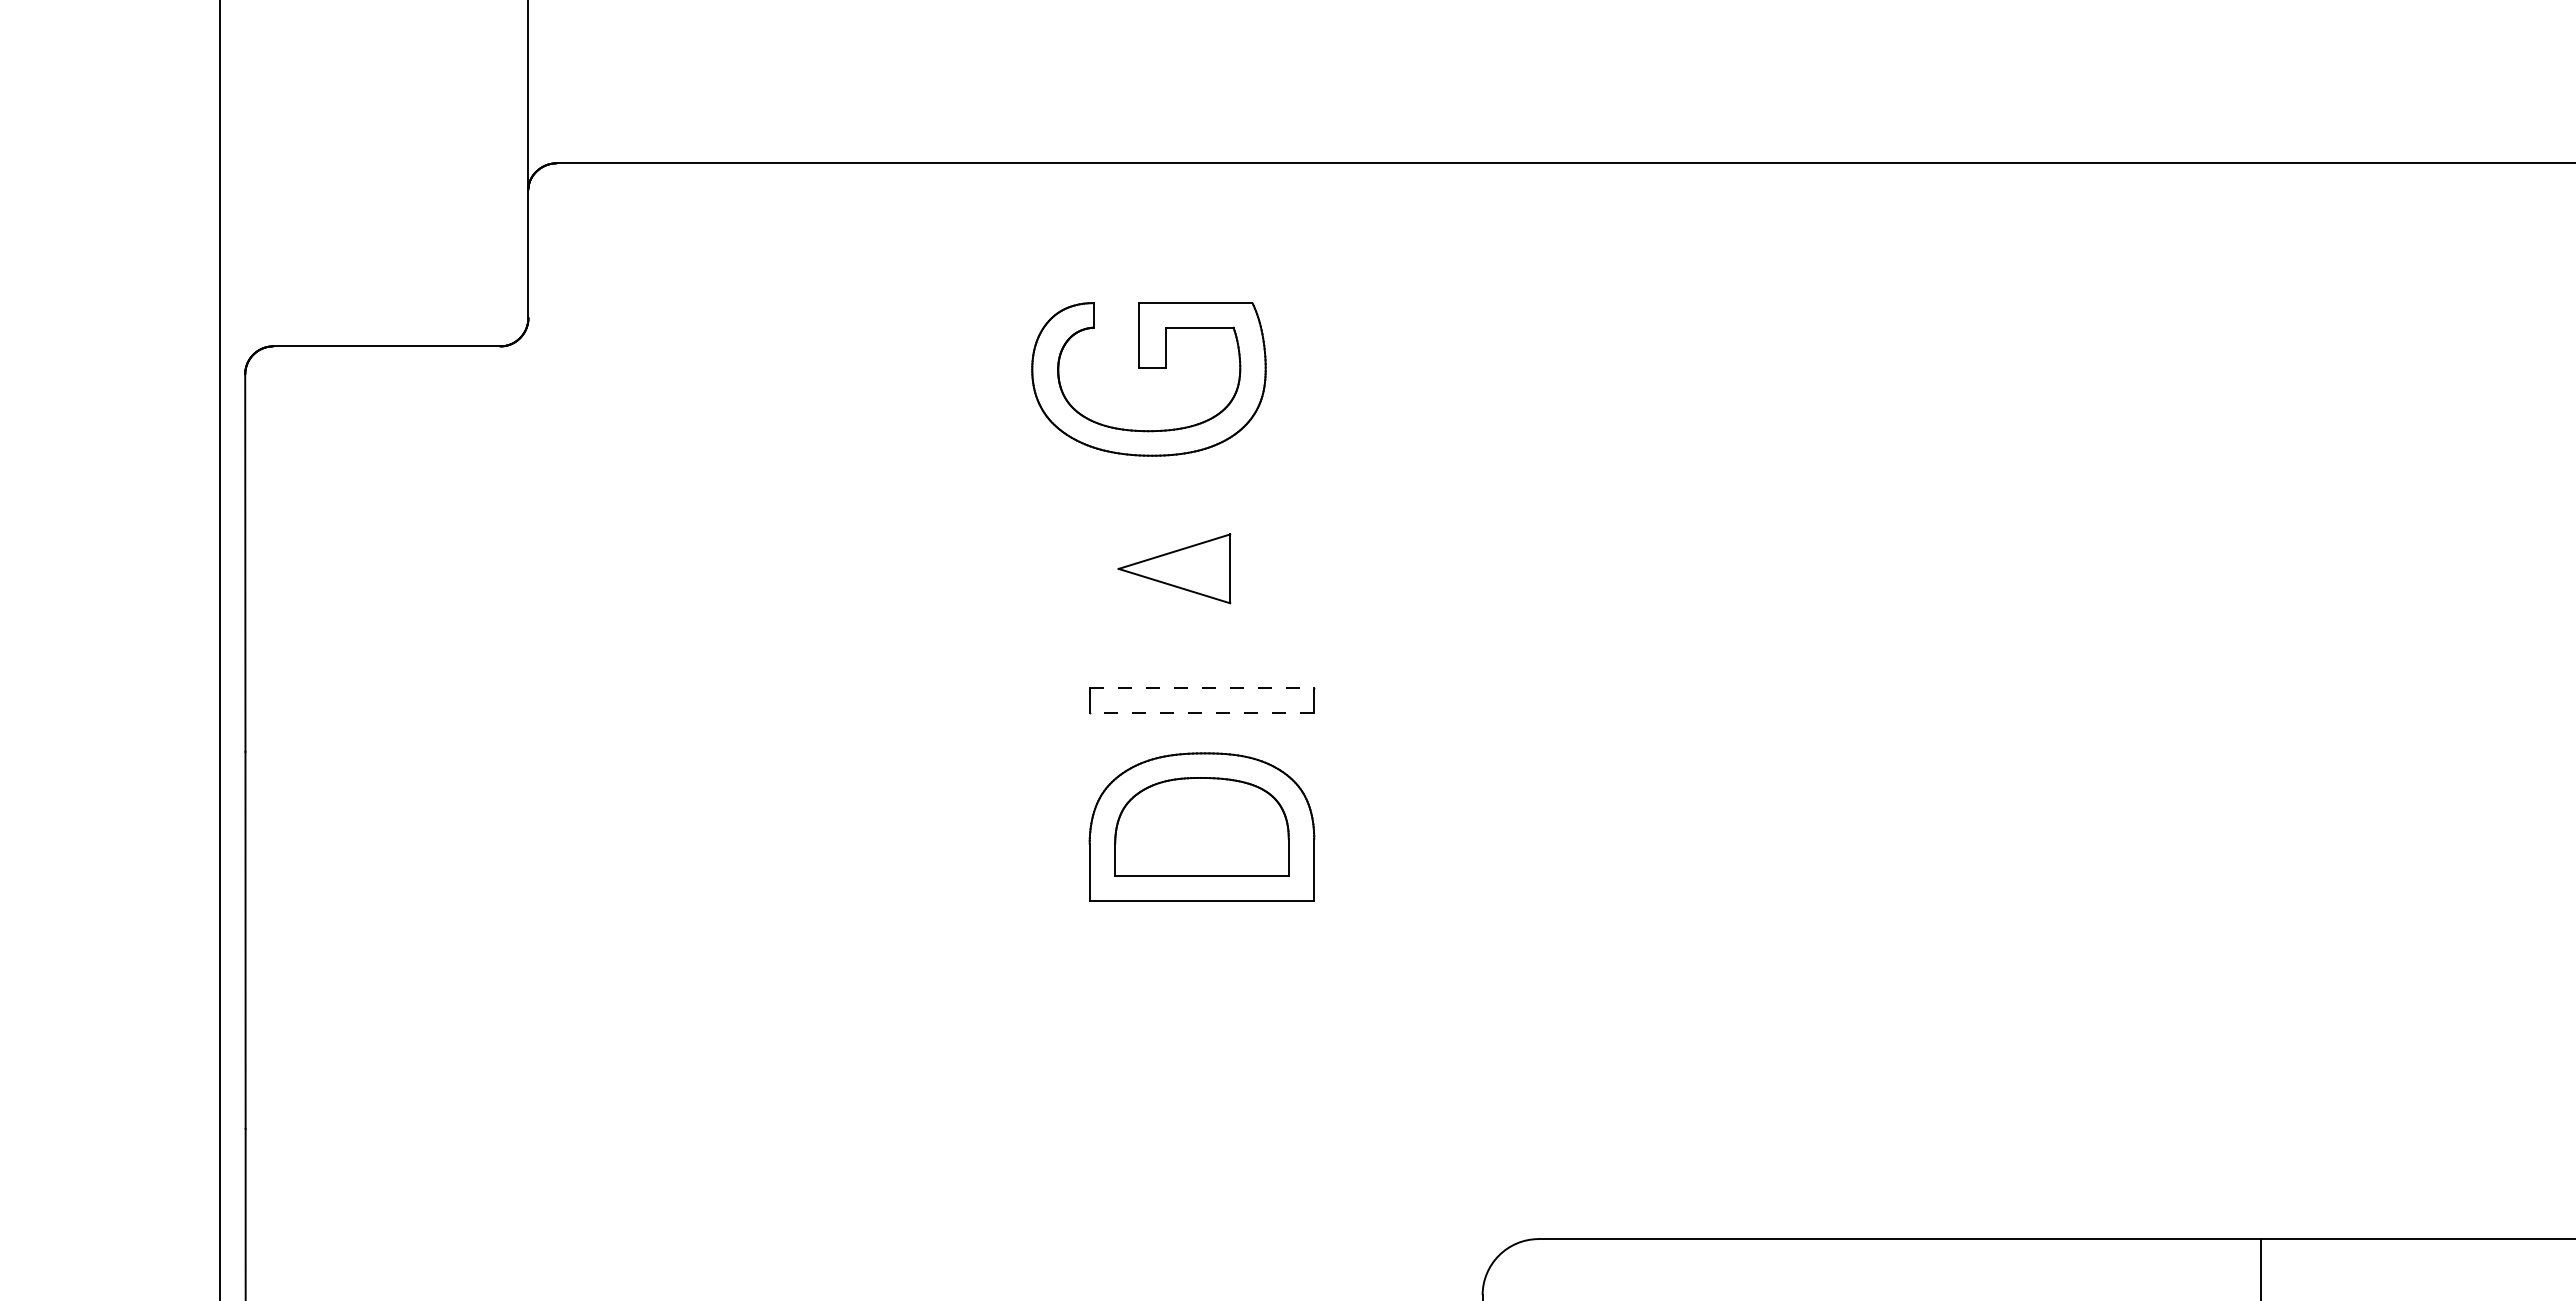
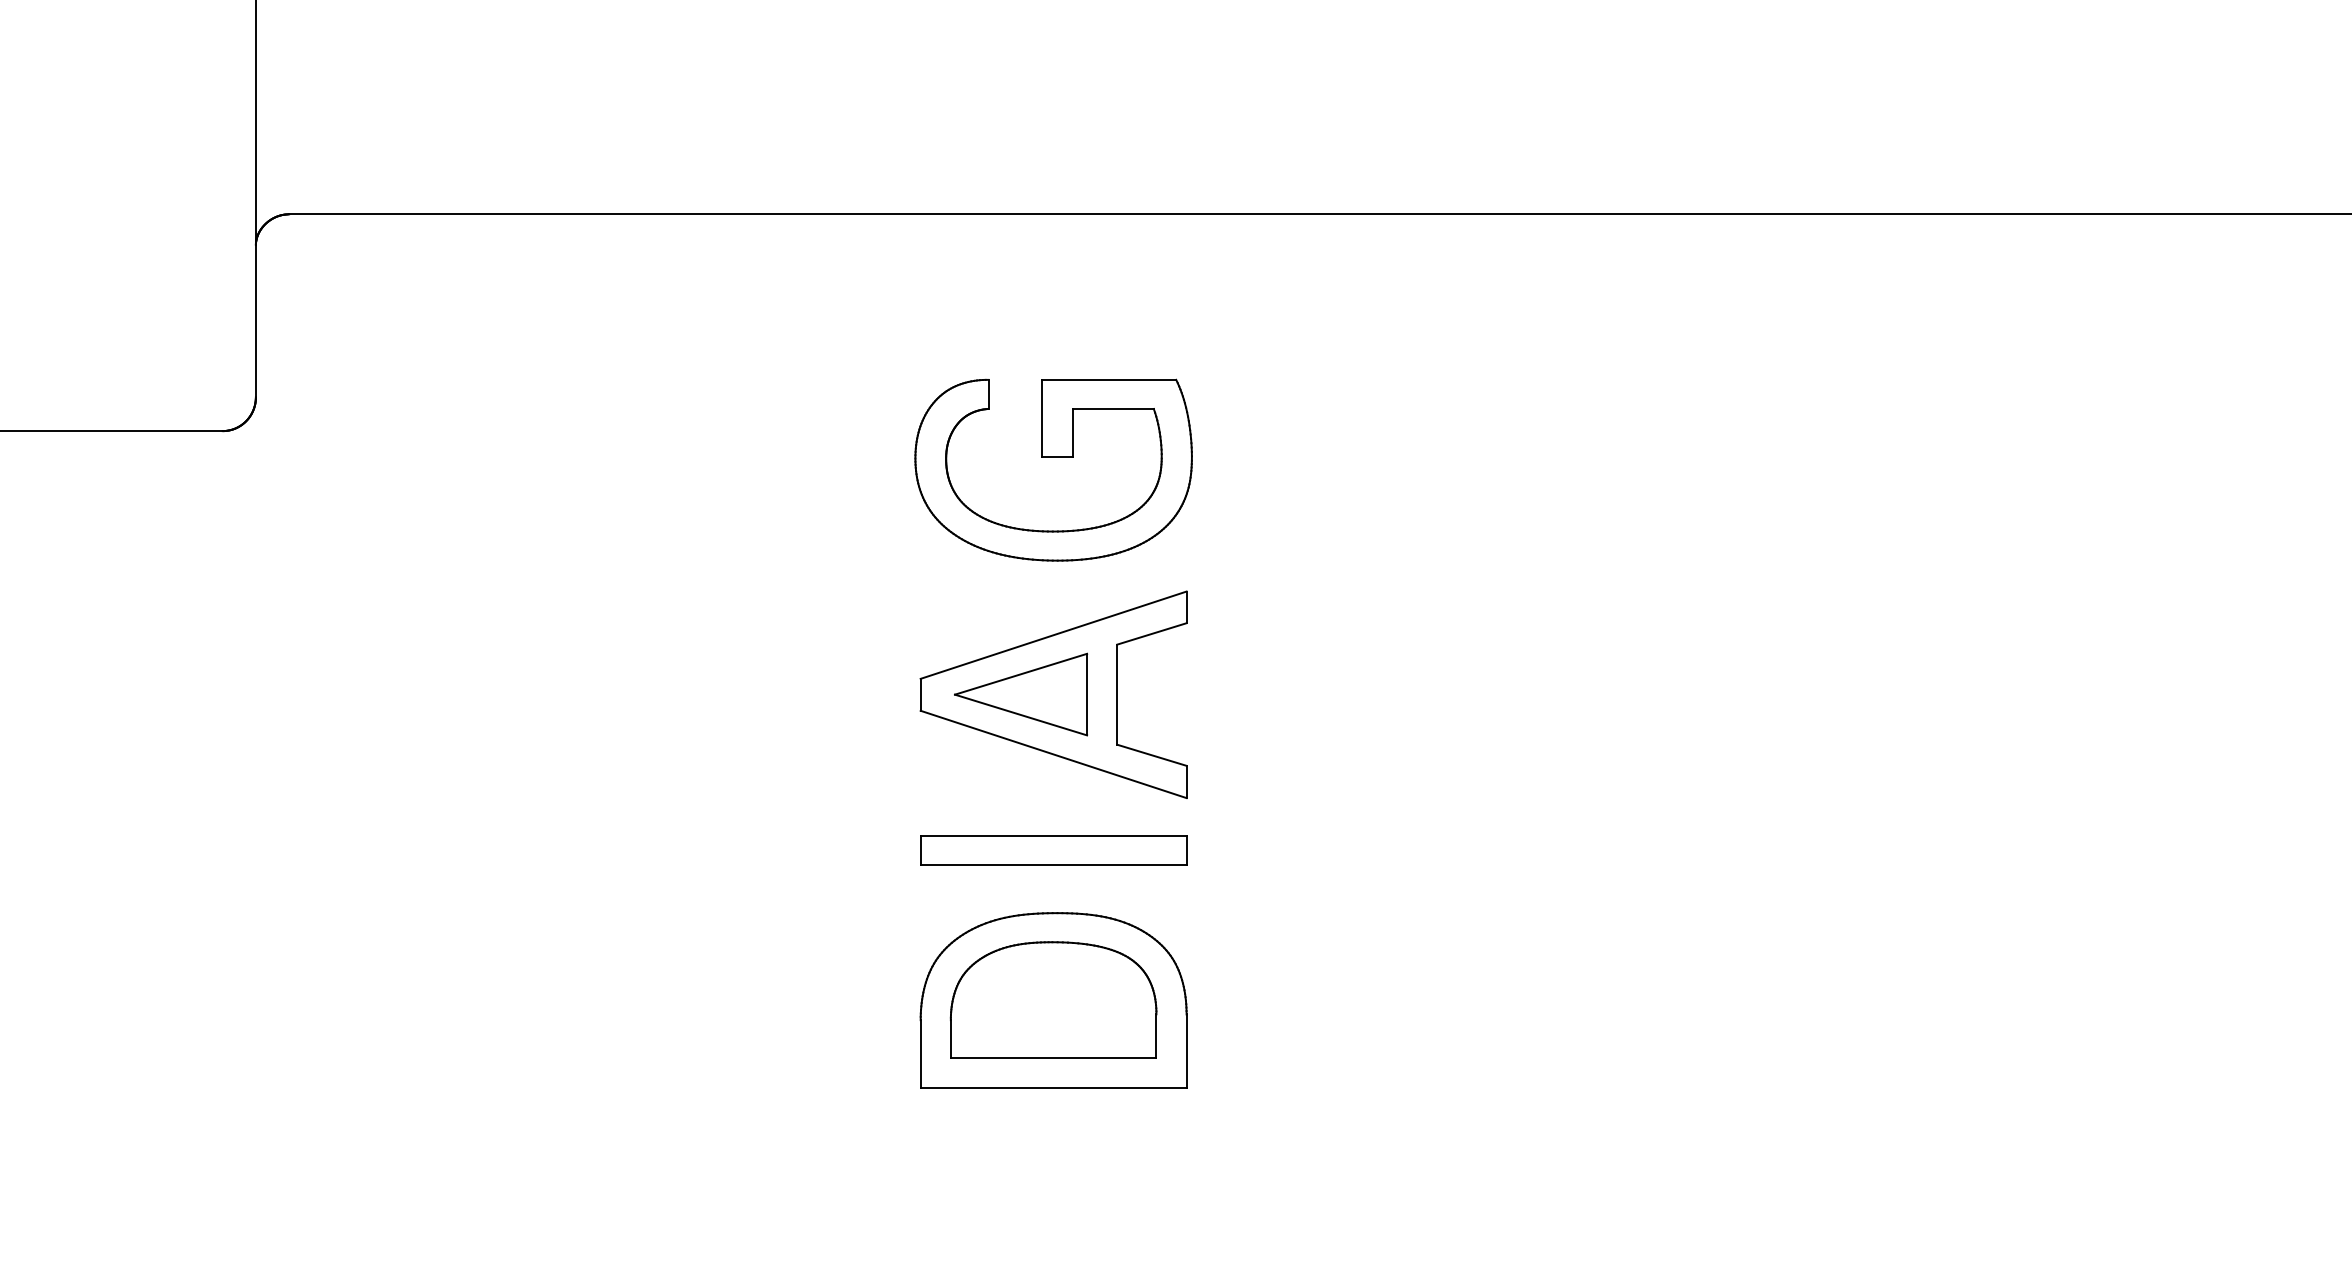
part: (1148, 368) -> (1053, 457), moved
part: (1201, 568) -> (1053, 694), added
line: (1202, 688) -> (1054, 836), dashed -> solid
line: (1201, 712) -> (1053, 864), dashed -> solid

